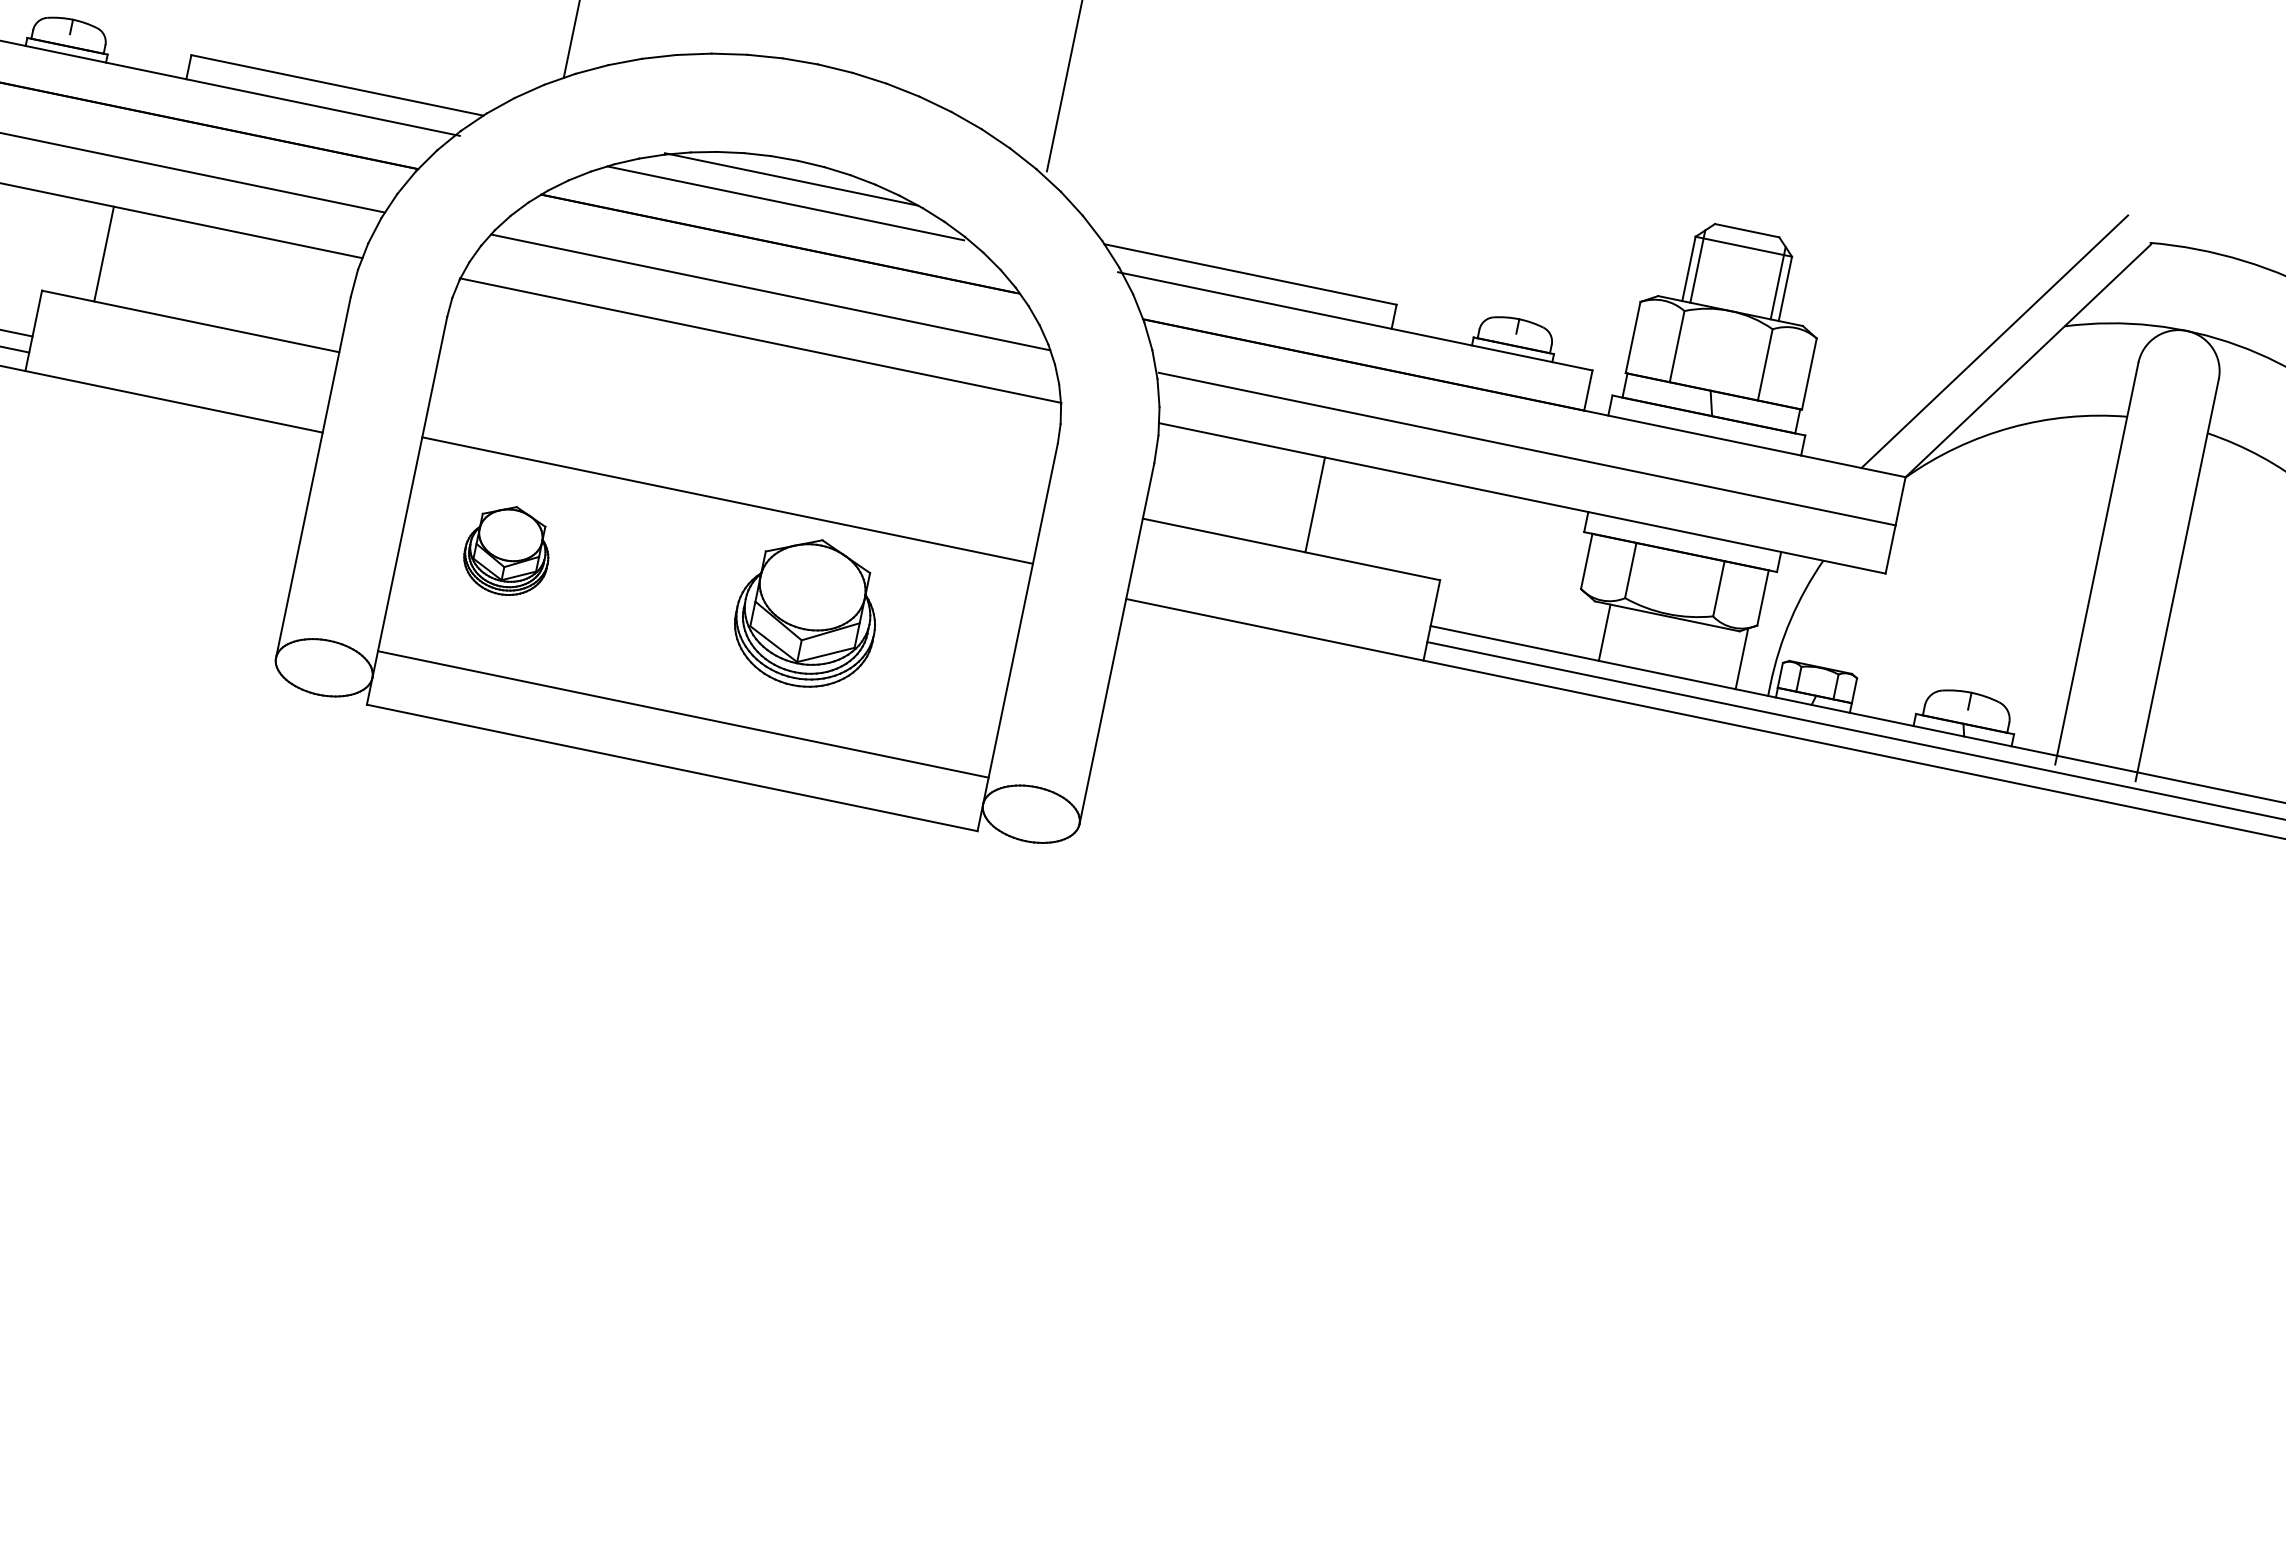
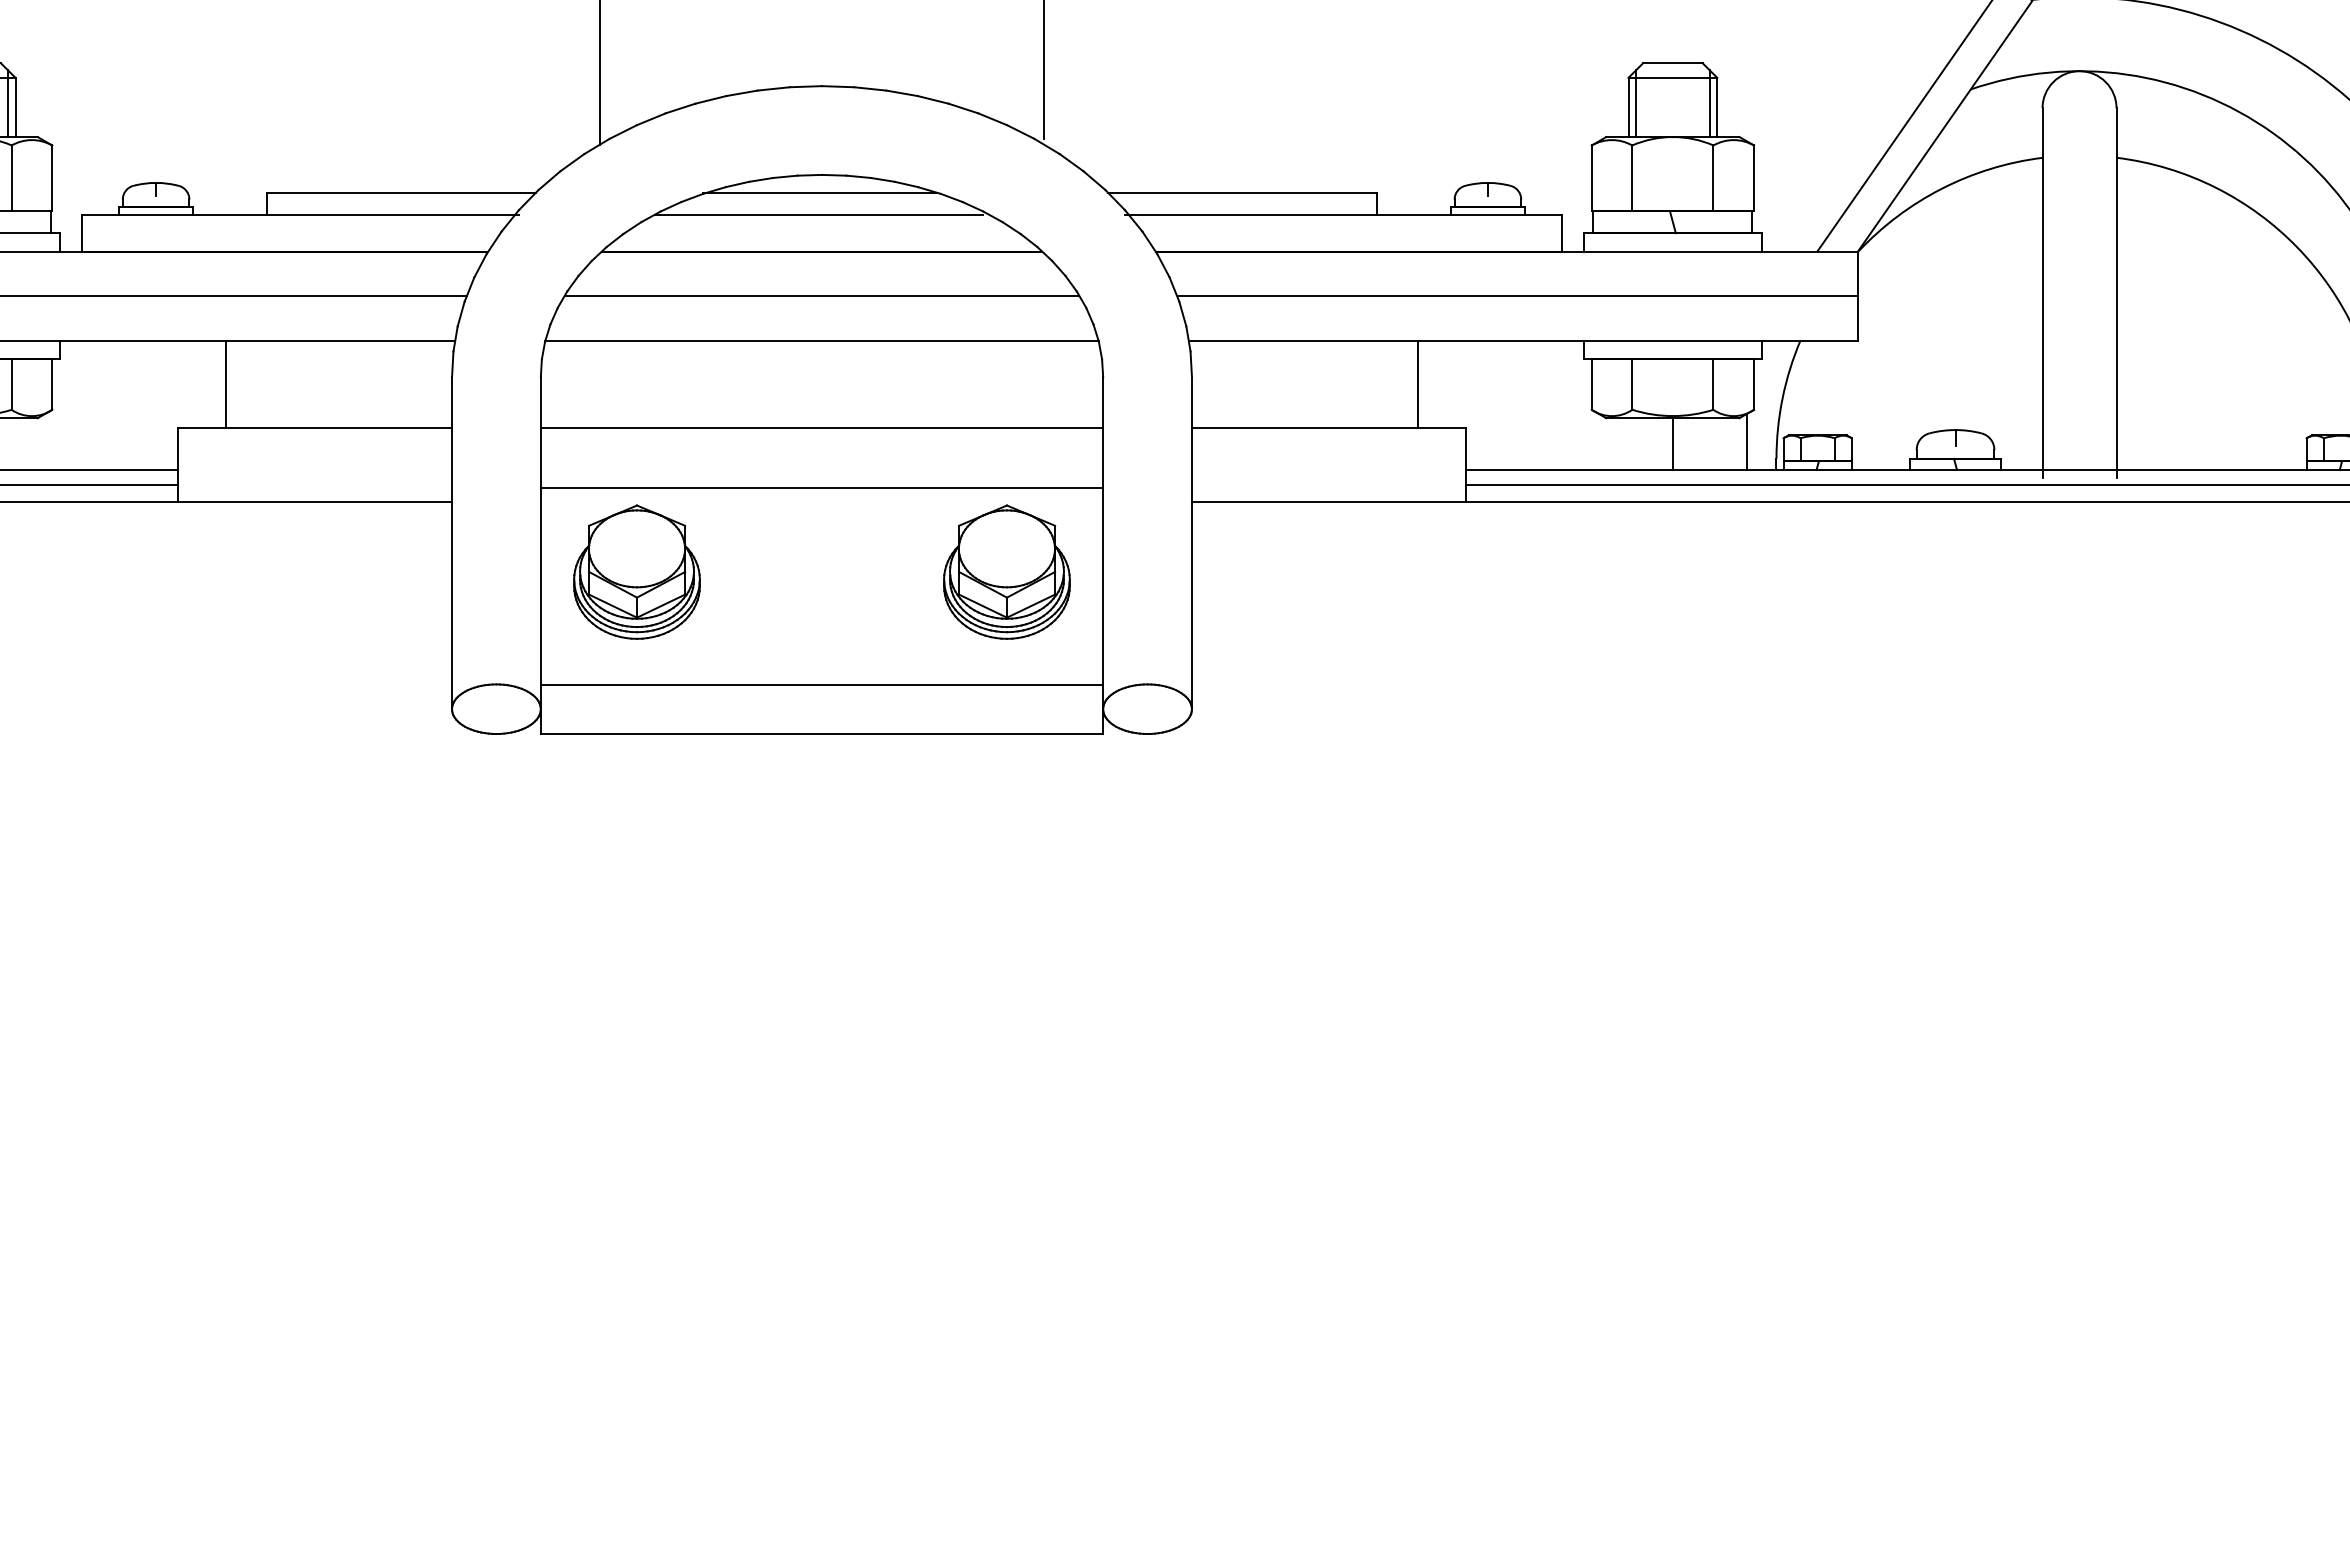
line: (740, 434) -> (821, 427), added
line: (1315, 504) -> (1417, 383), moved
part: (507, 549) -> (636, 571), size x1.67
part: (807, 611) -> (1006, 571), moved
line: (1604, 633) -> (1672, 444), moved

